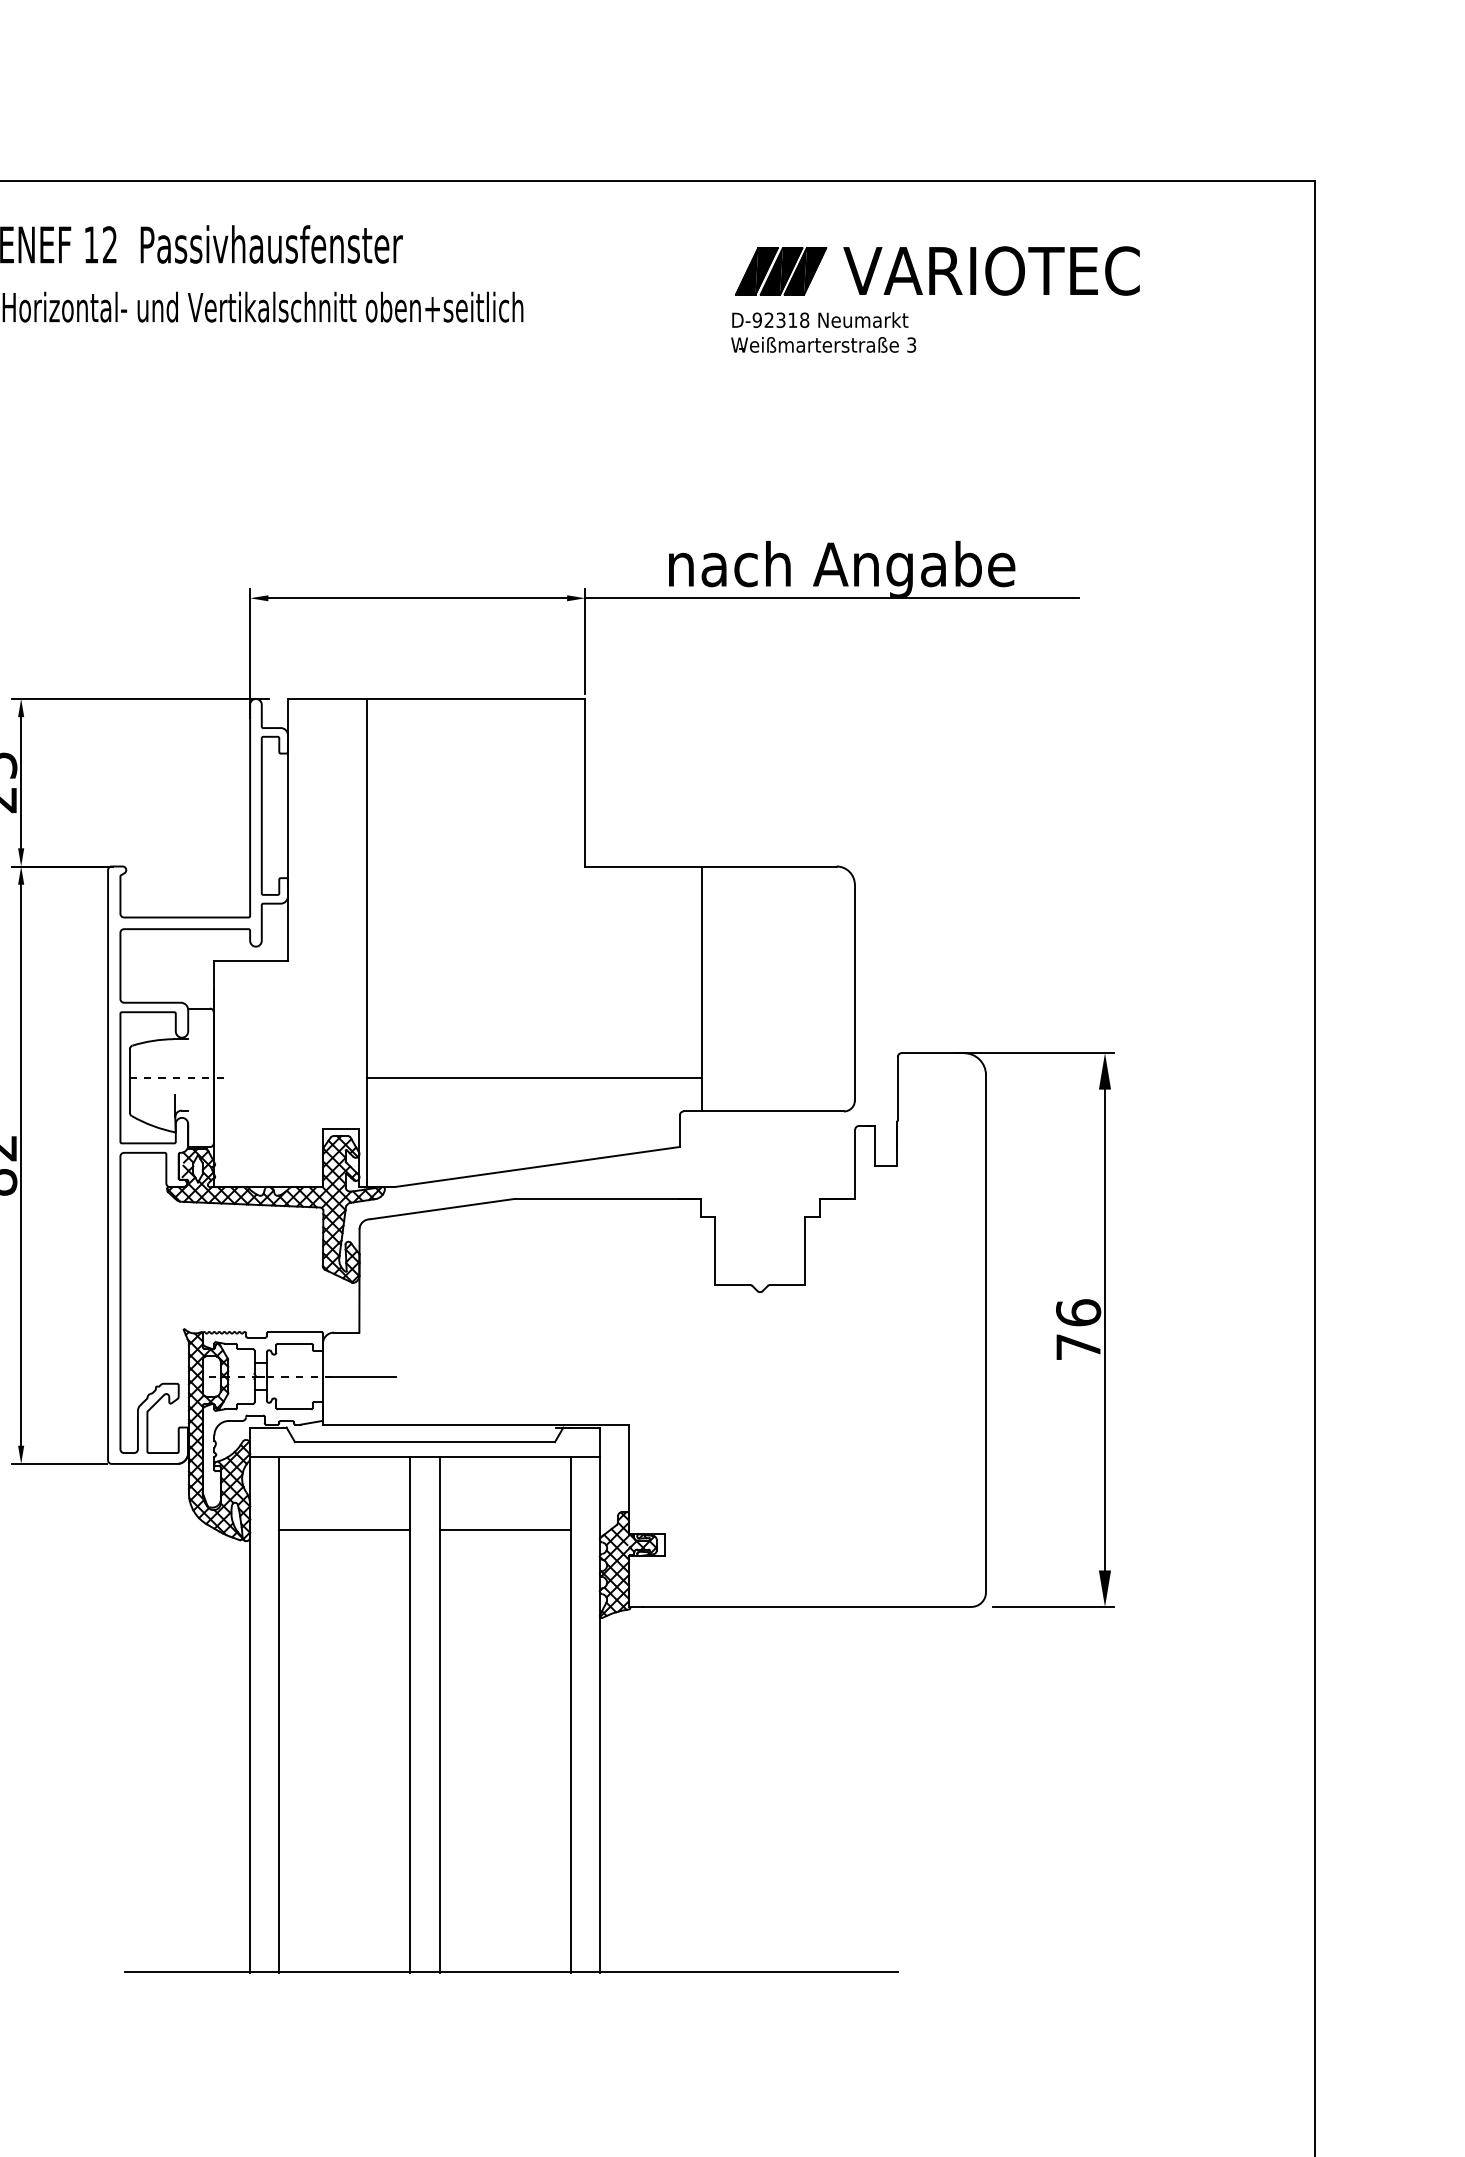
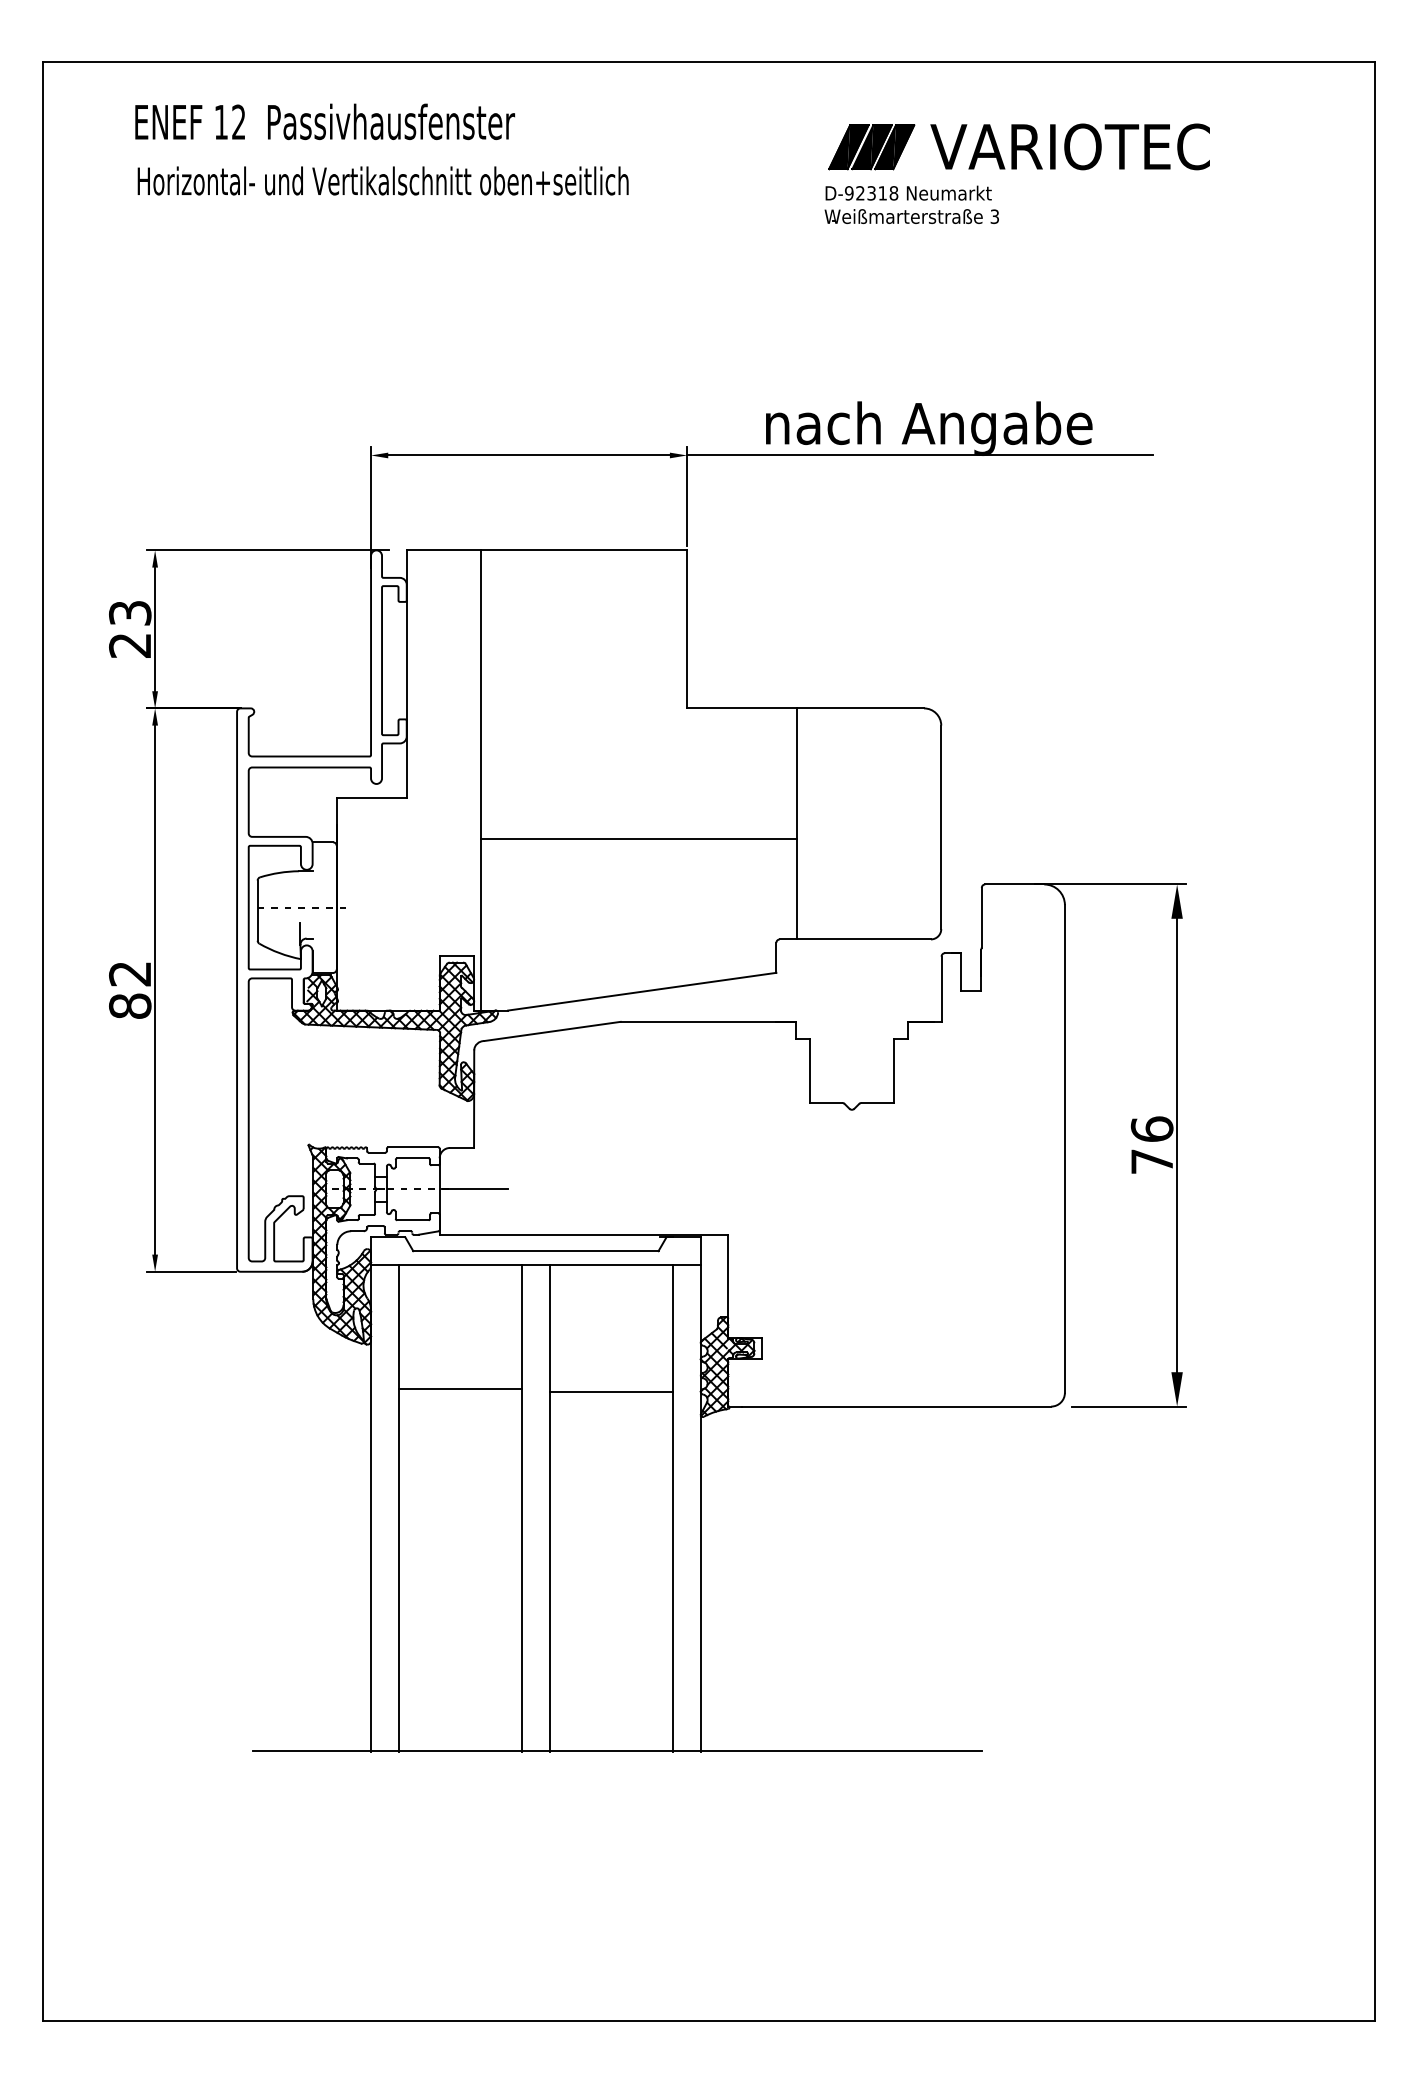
line: (533, 1077) -> (638, 838), moved
line: (345, 1529) -> (460, 1388), moved
line: (505, 1529) -> (611, 1391), moved

